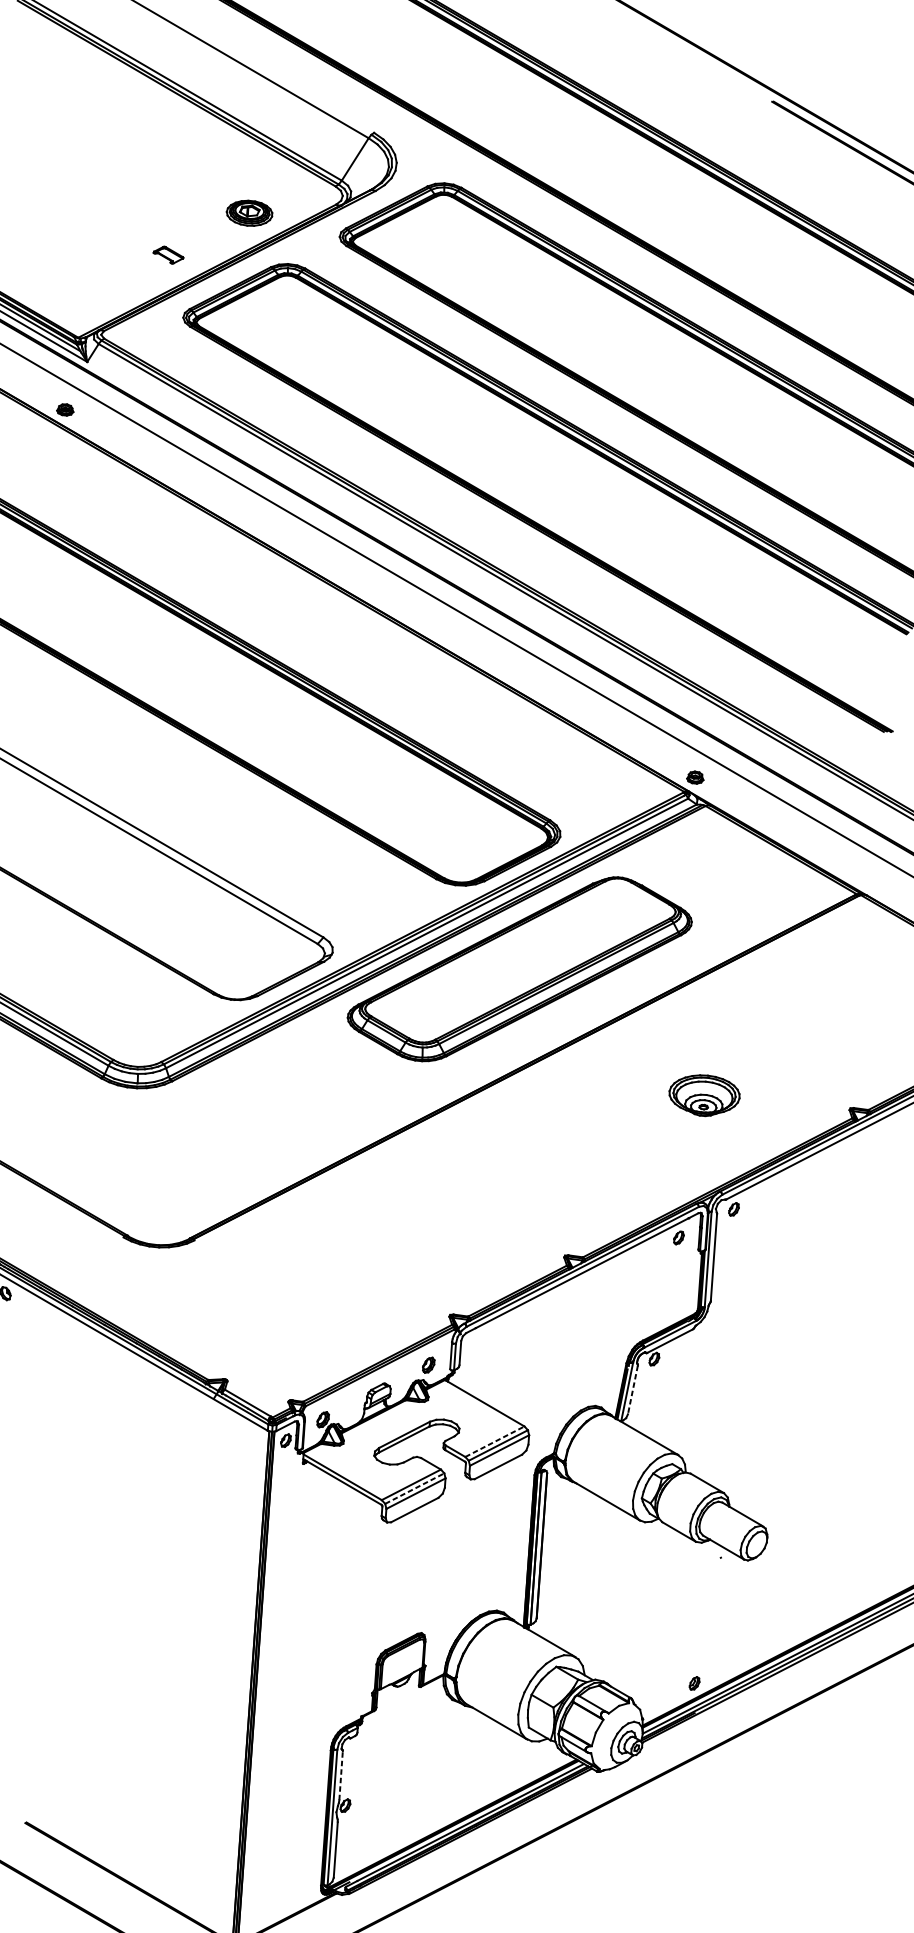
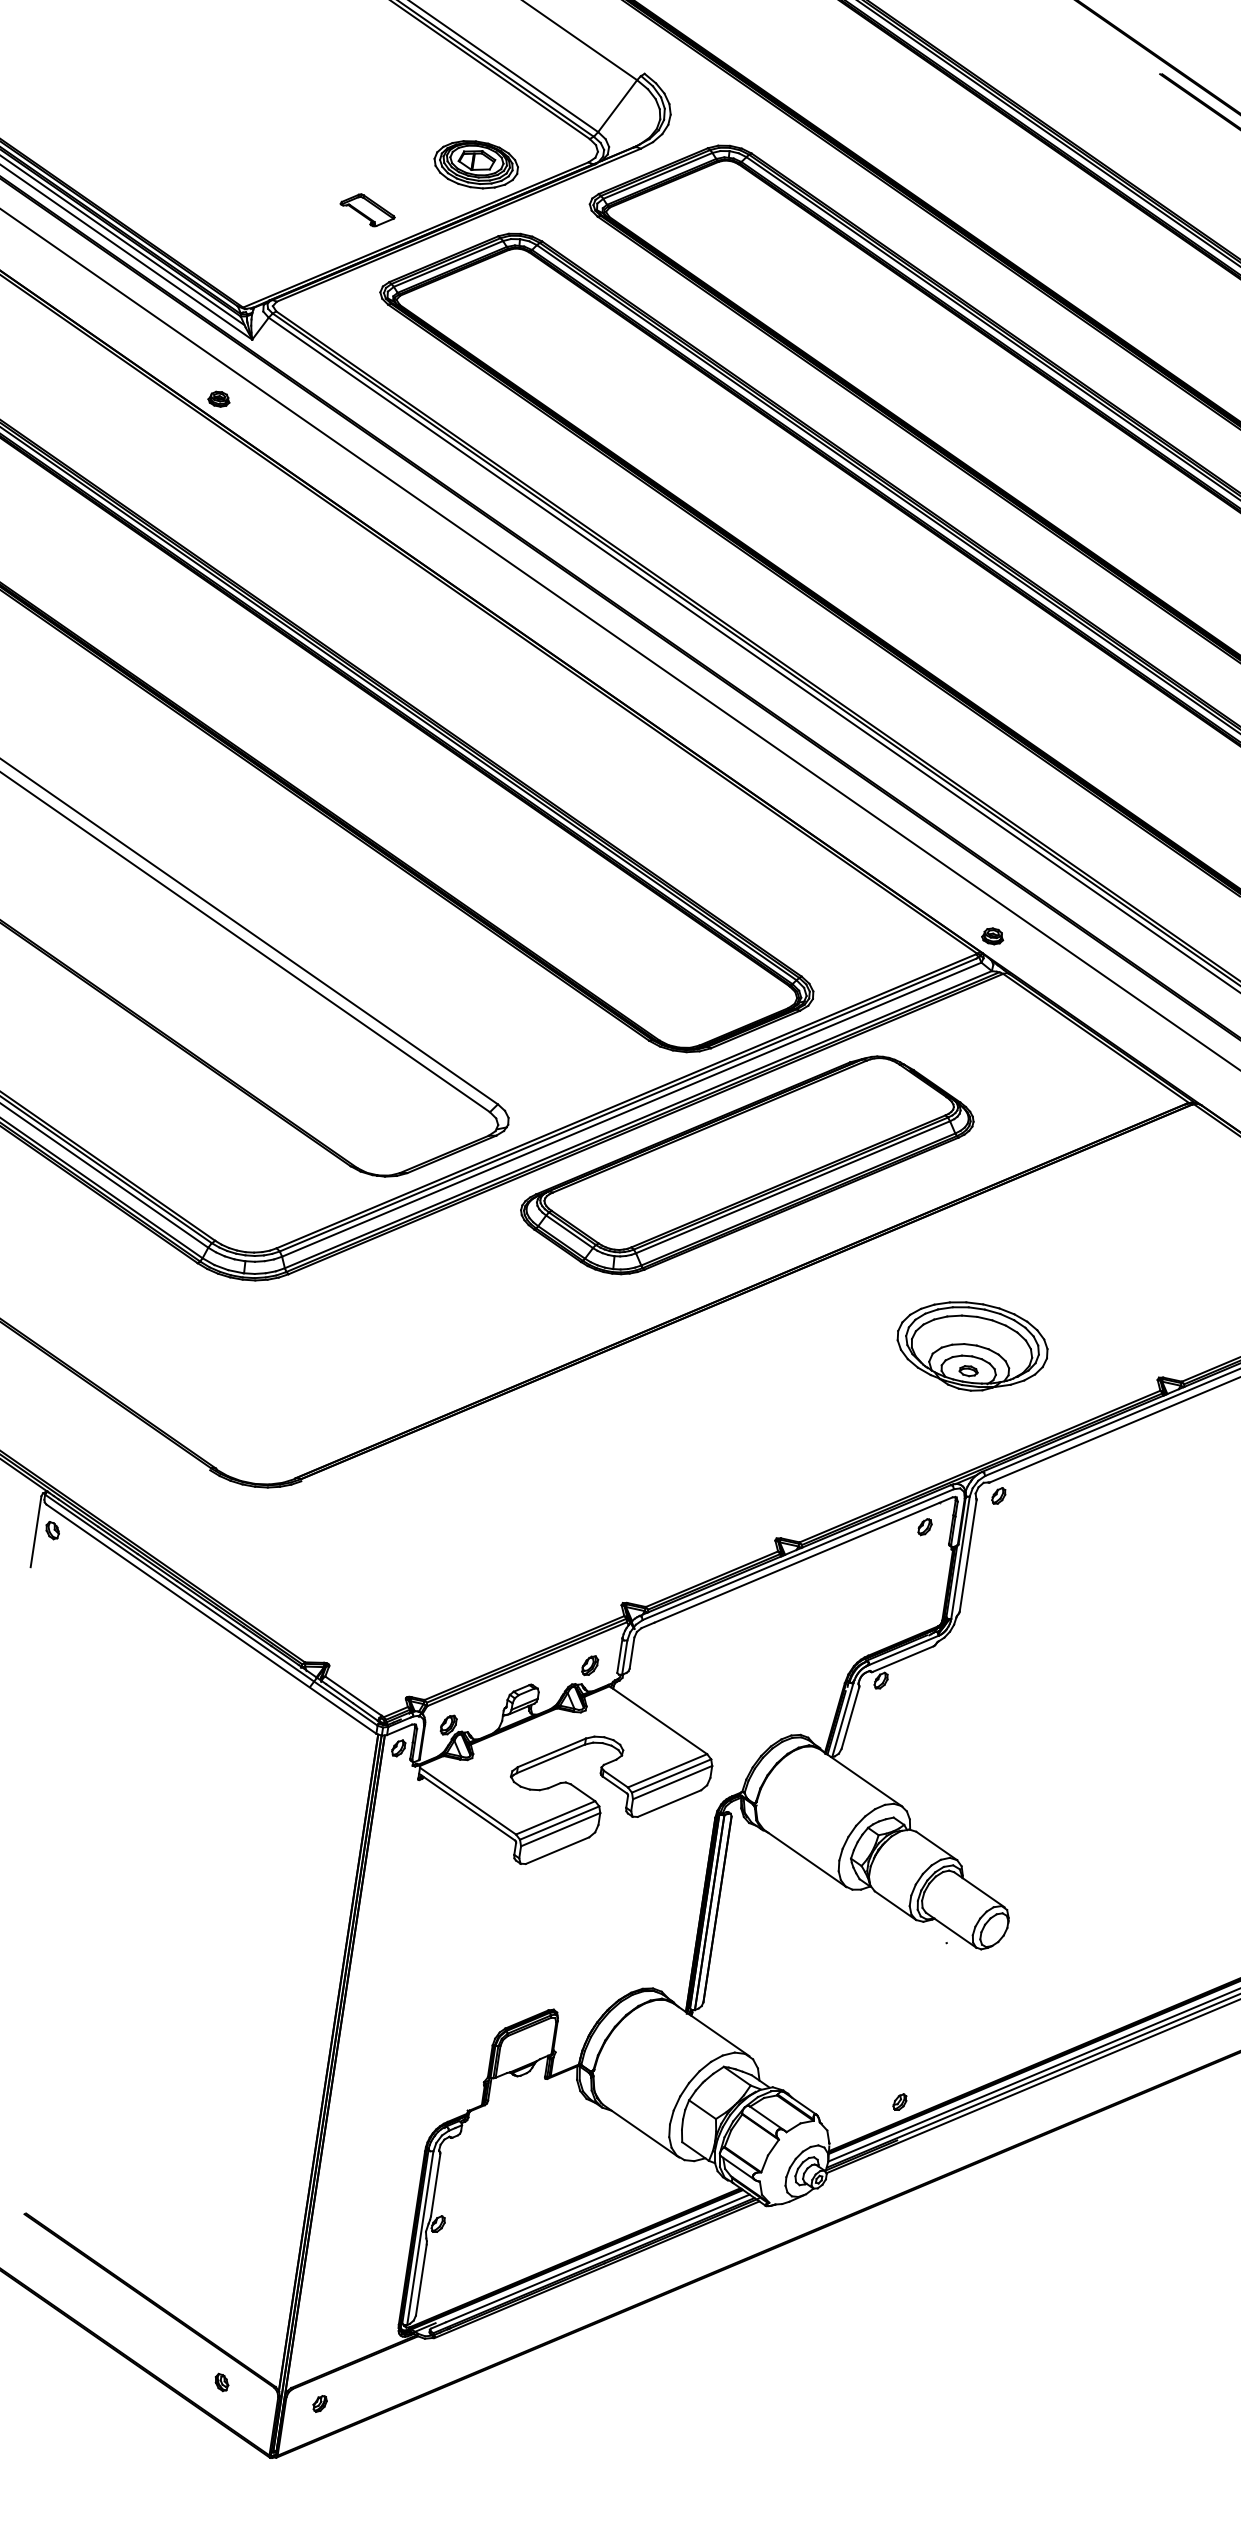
part: (249, 213) -> (475, 164), size x1.43
part: (168, 255) -> (367, 210), size x1.43
part: (704, 1095) -> (972, 1346), size x1.67
line: (633, 1390) -> (850, 1718), dashed -> solid
line: (494, 1441) -> (667, 1770), dashed -> solid
line: (414, 1488) -> (559, 1823), dashed -> solid
line: (340, 1776) -> (435, 2185), dashed -> solid

